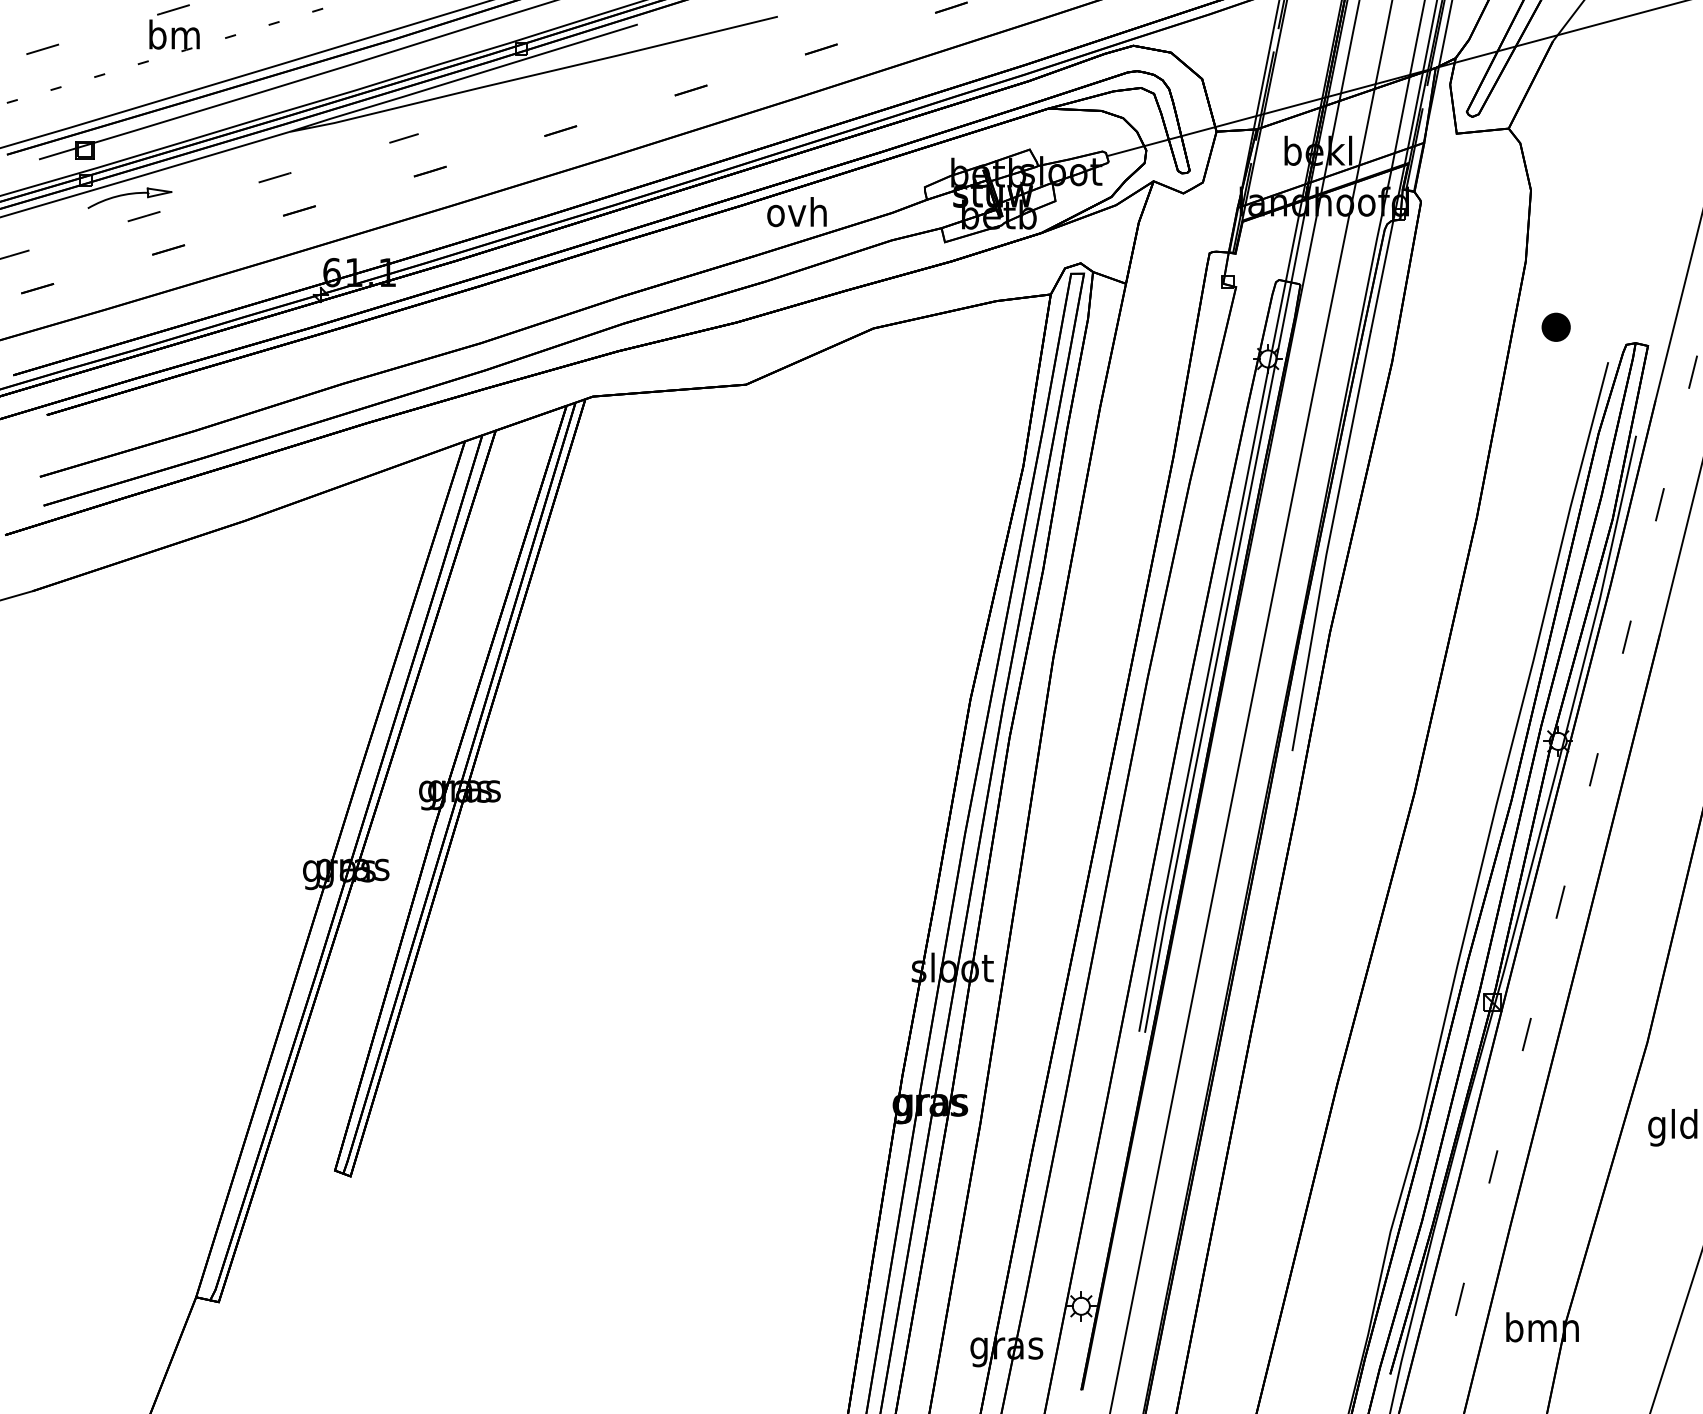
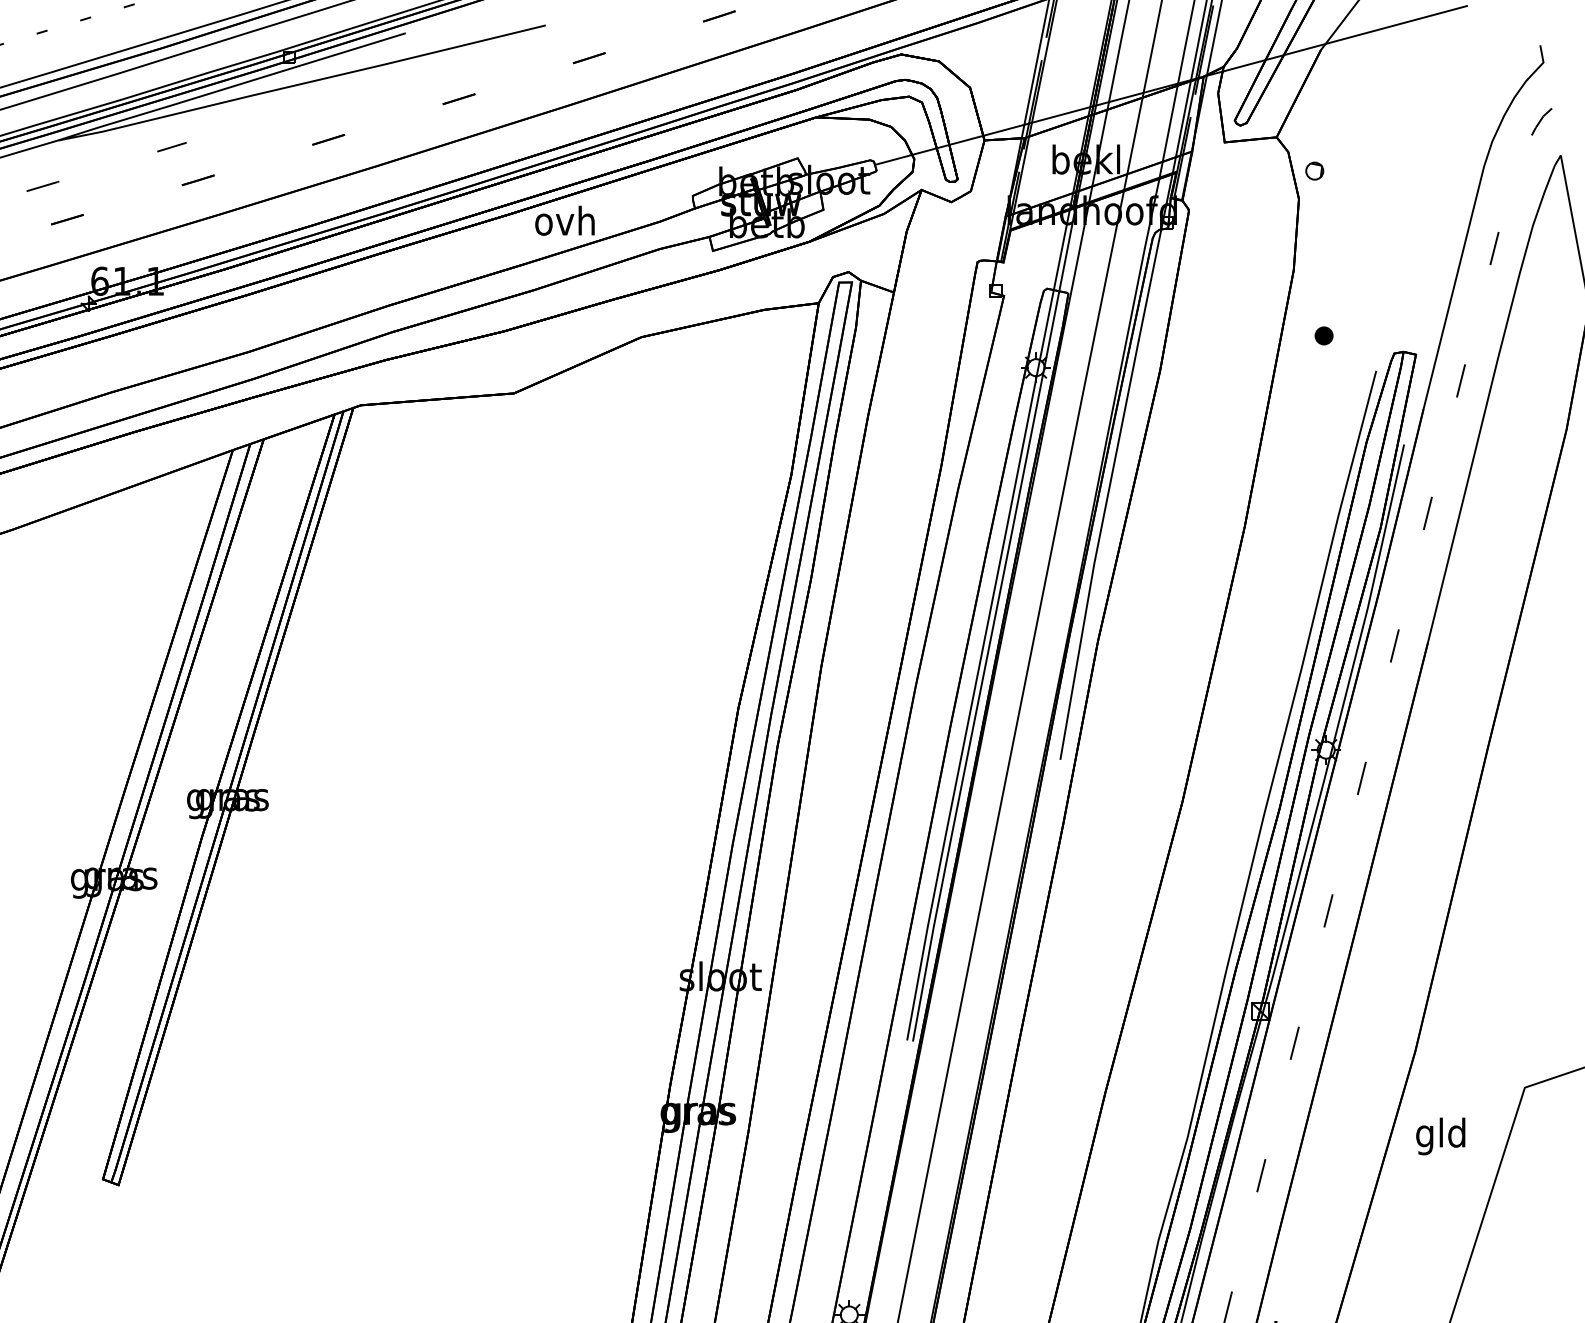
part: (1546, 162) -> (1314, 171), added
part: (1555, 326) -> (1323, 335), size x0.62

